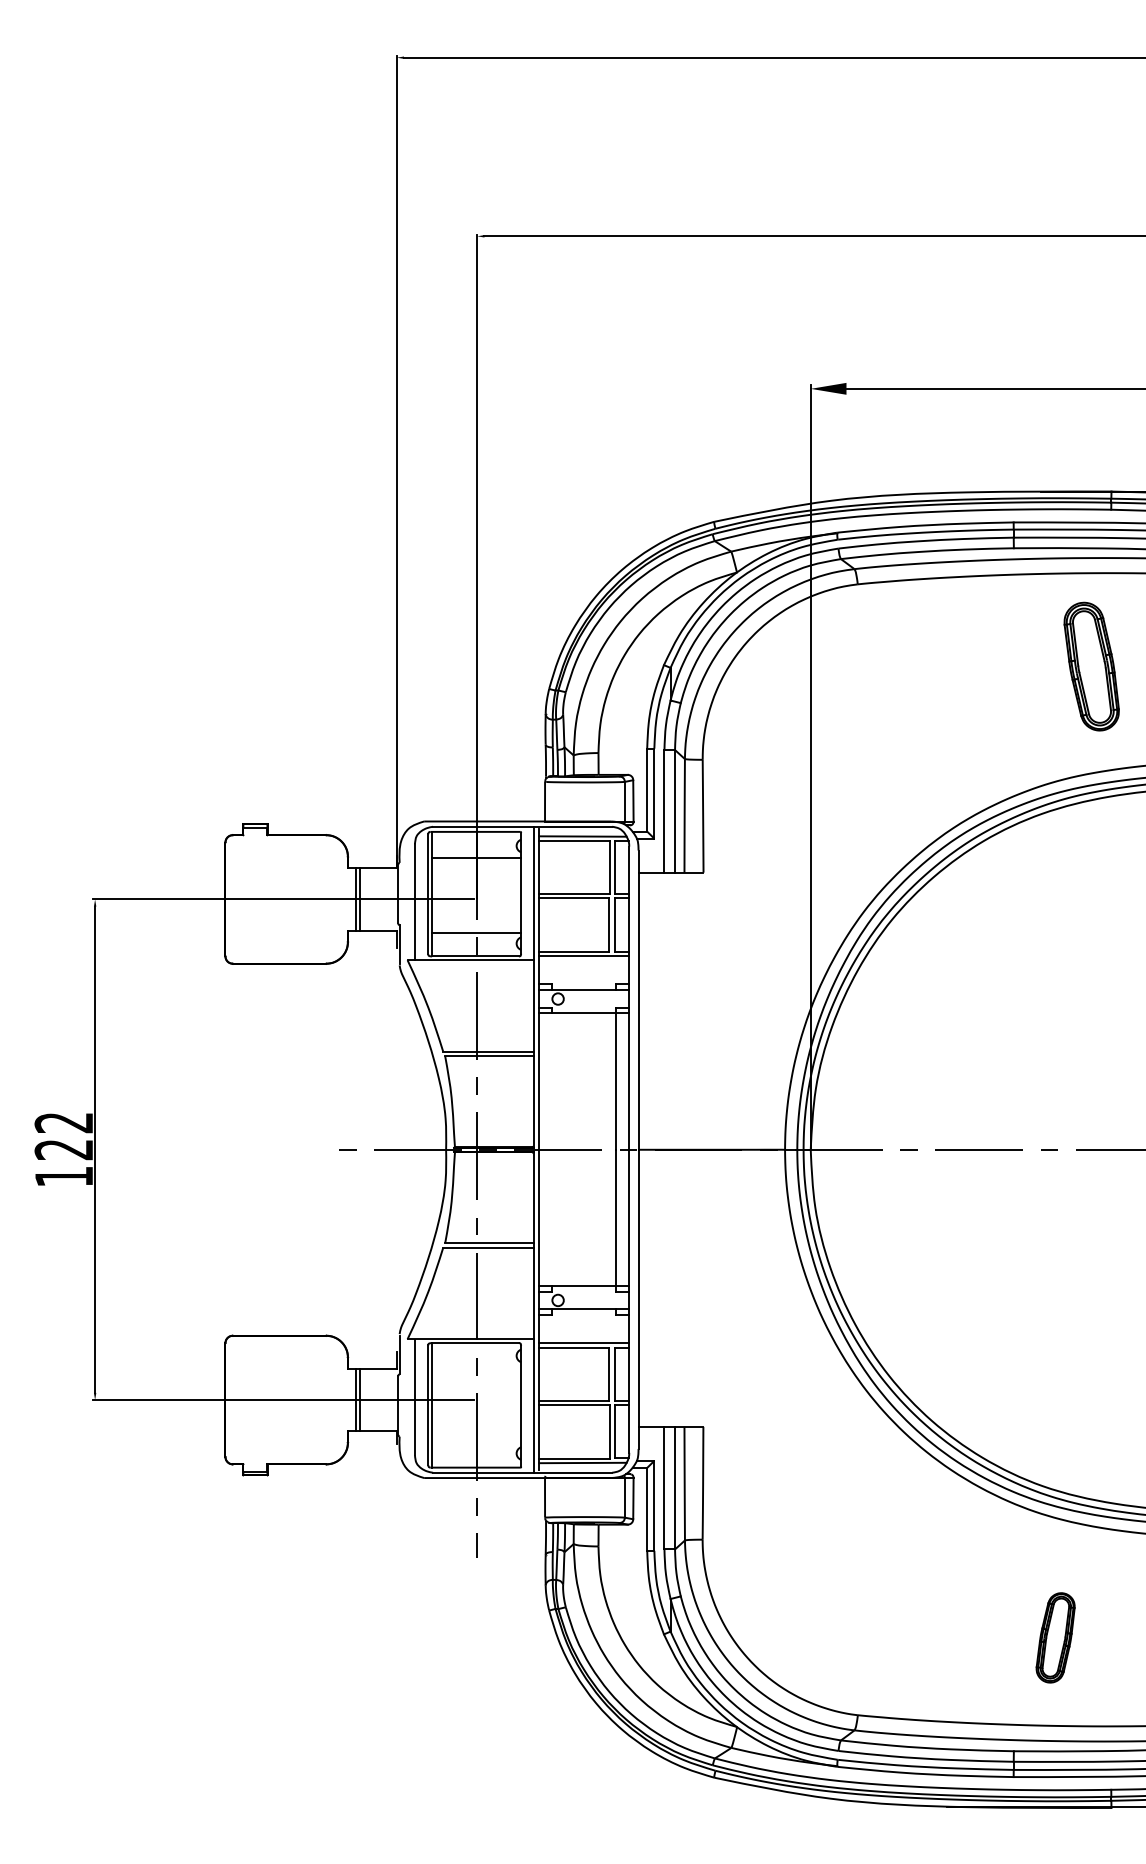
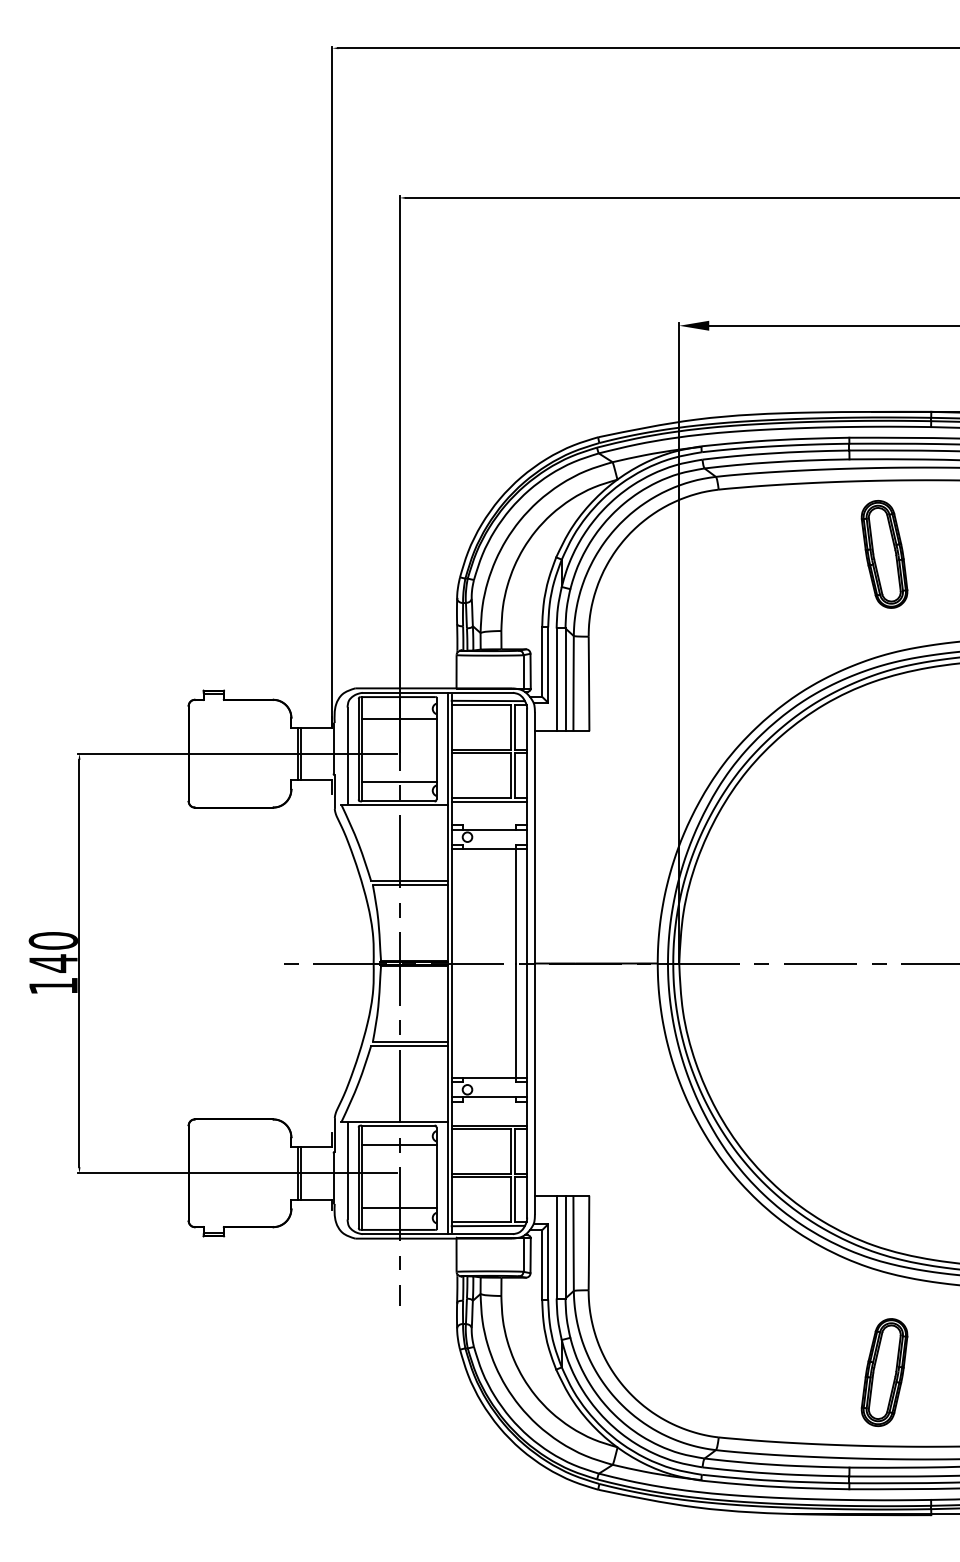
part: (1091, 666) -> (884, 554), moved
text: (63, 1136) -> (52, 952), 122 -> 140
line: (476, 1366) -> (399, 1145), added
line: (476, 1441) -> (399, 1208), added
part: (1055, 1637) -> (884, 1372), size x1.43

